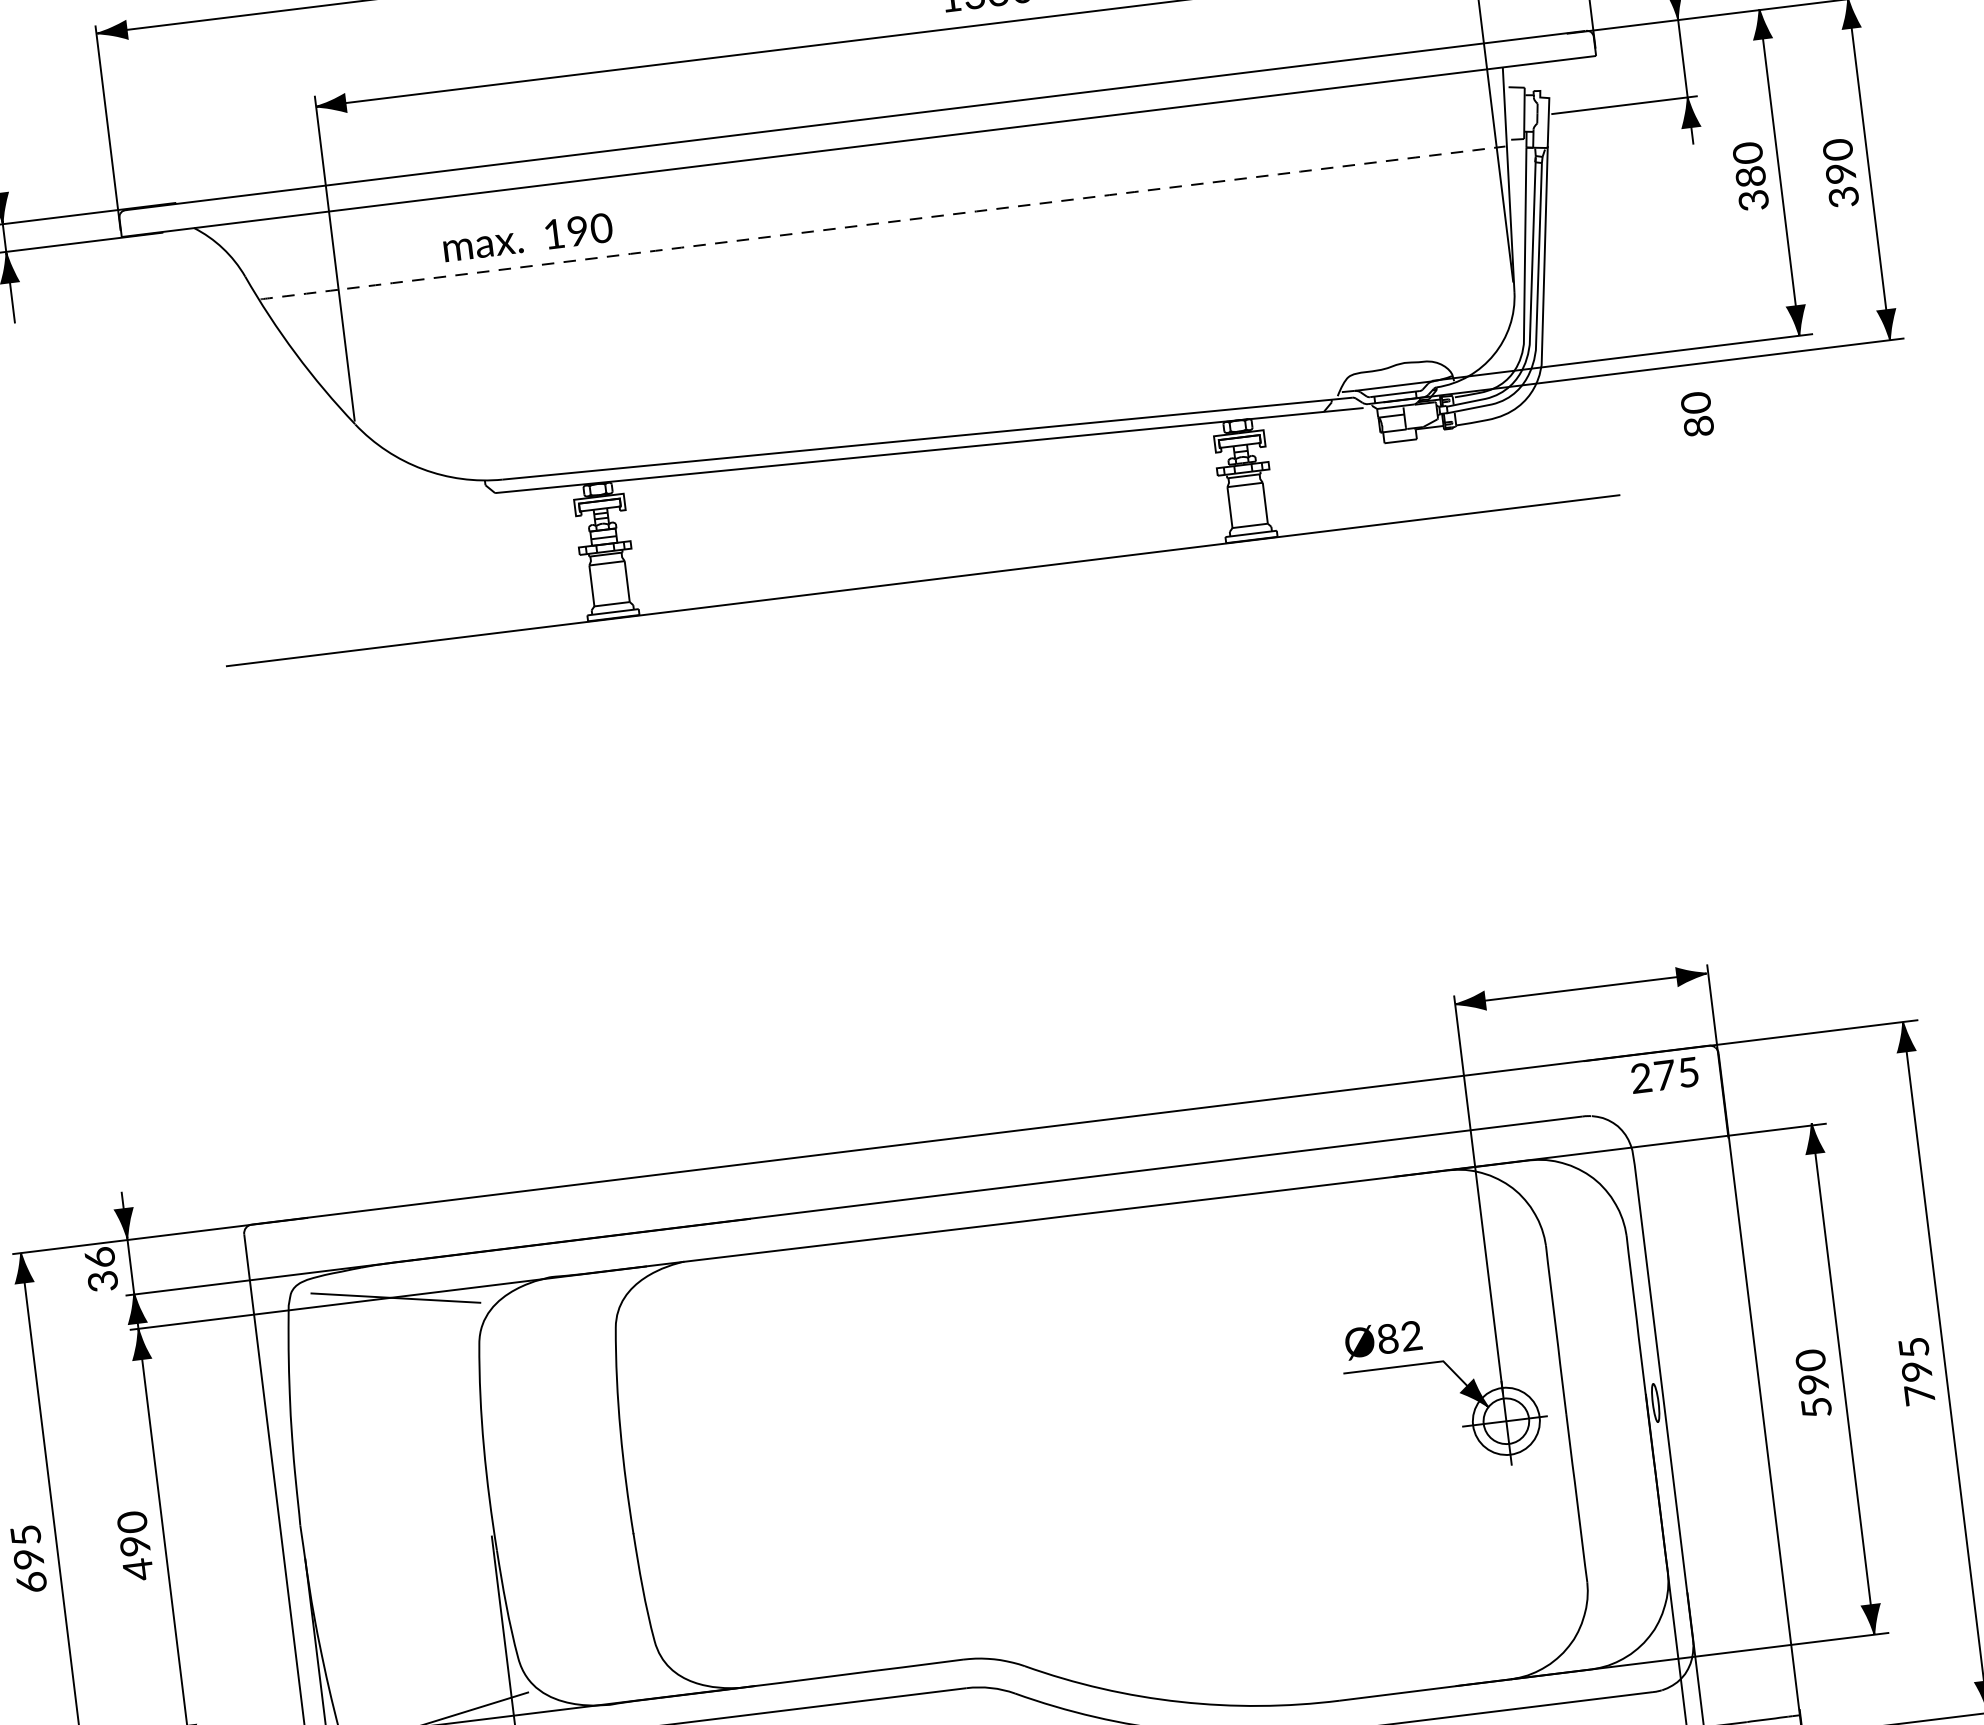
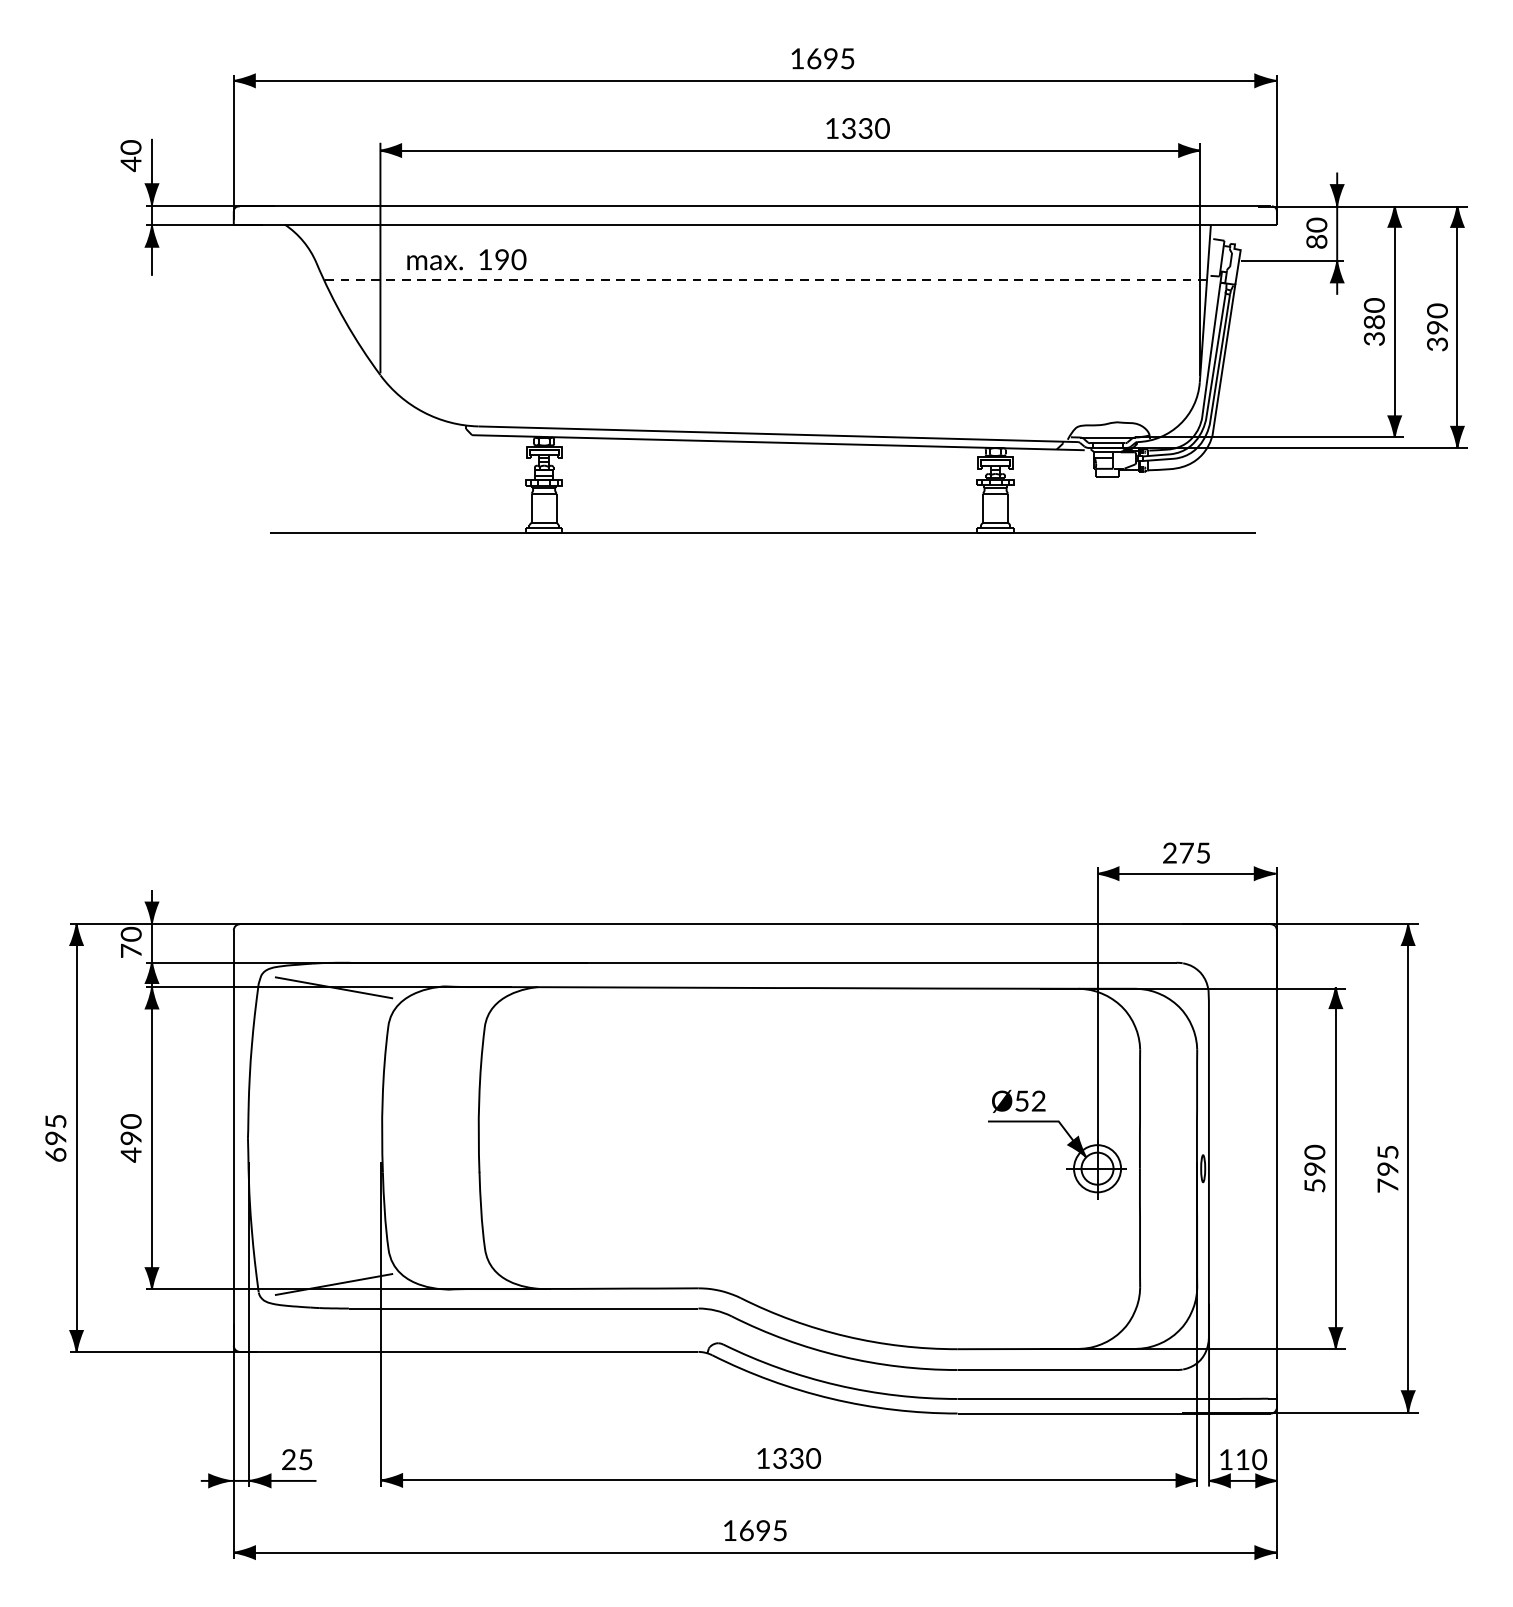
text: (527, 237) -> (466, 259), moved
text: (1696, 413) -> (1316, 232), moved
text: (1664, 1074) -> (1186, 852), moved
text: (100, 1267) -> (130, 941), 36 -> 70
text: (1387, 1338) -> (1021, 1100), Ø82 -> Ø52

